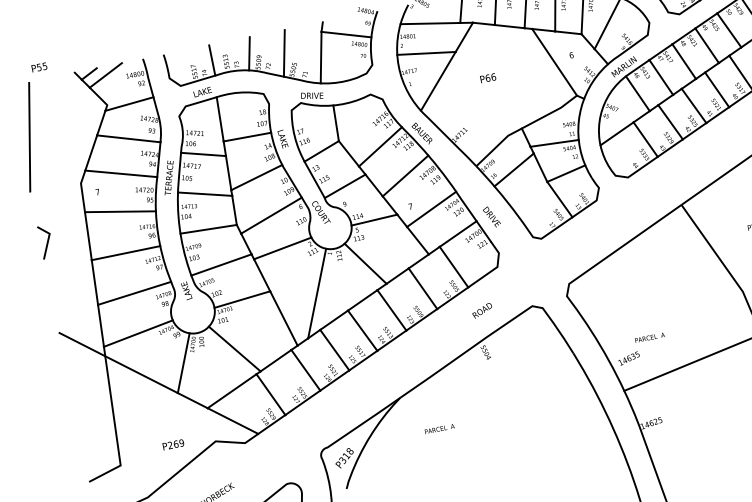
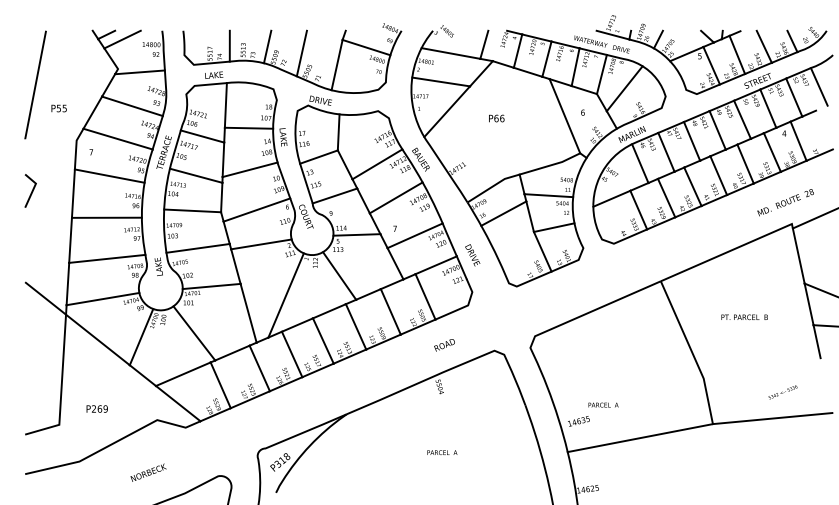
text: (38, 67) -> (58, 108), moved
text: (439, 428) -> (442, 452), moved
text: (172, 444) -> (96, 408), moved

